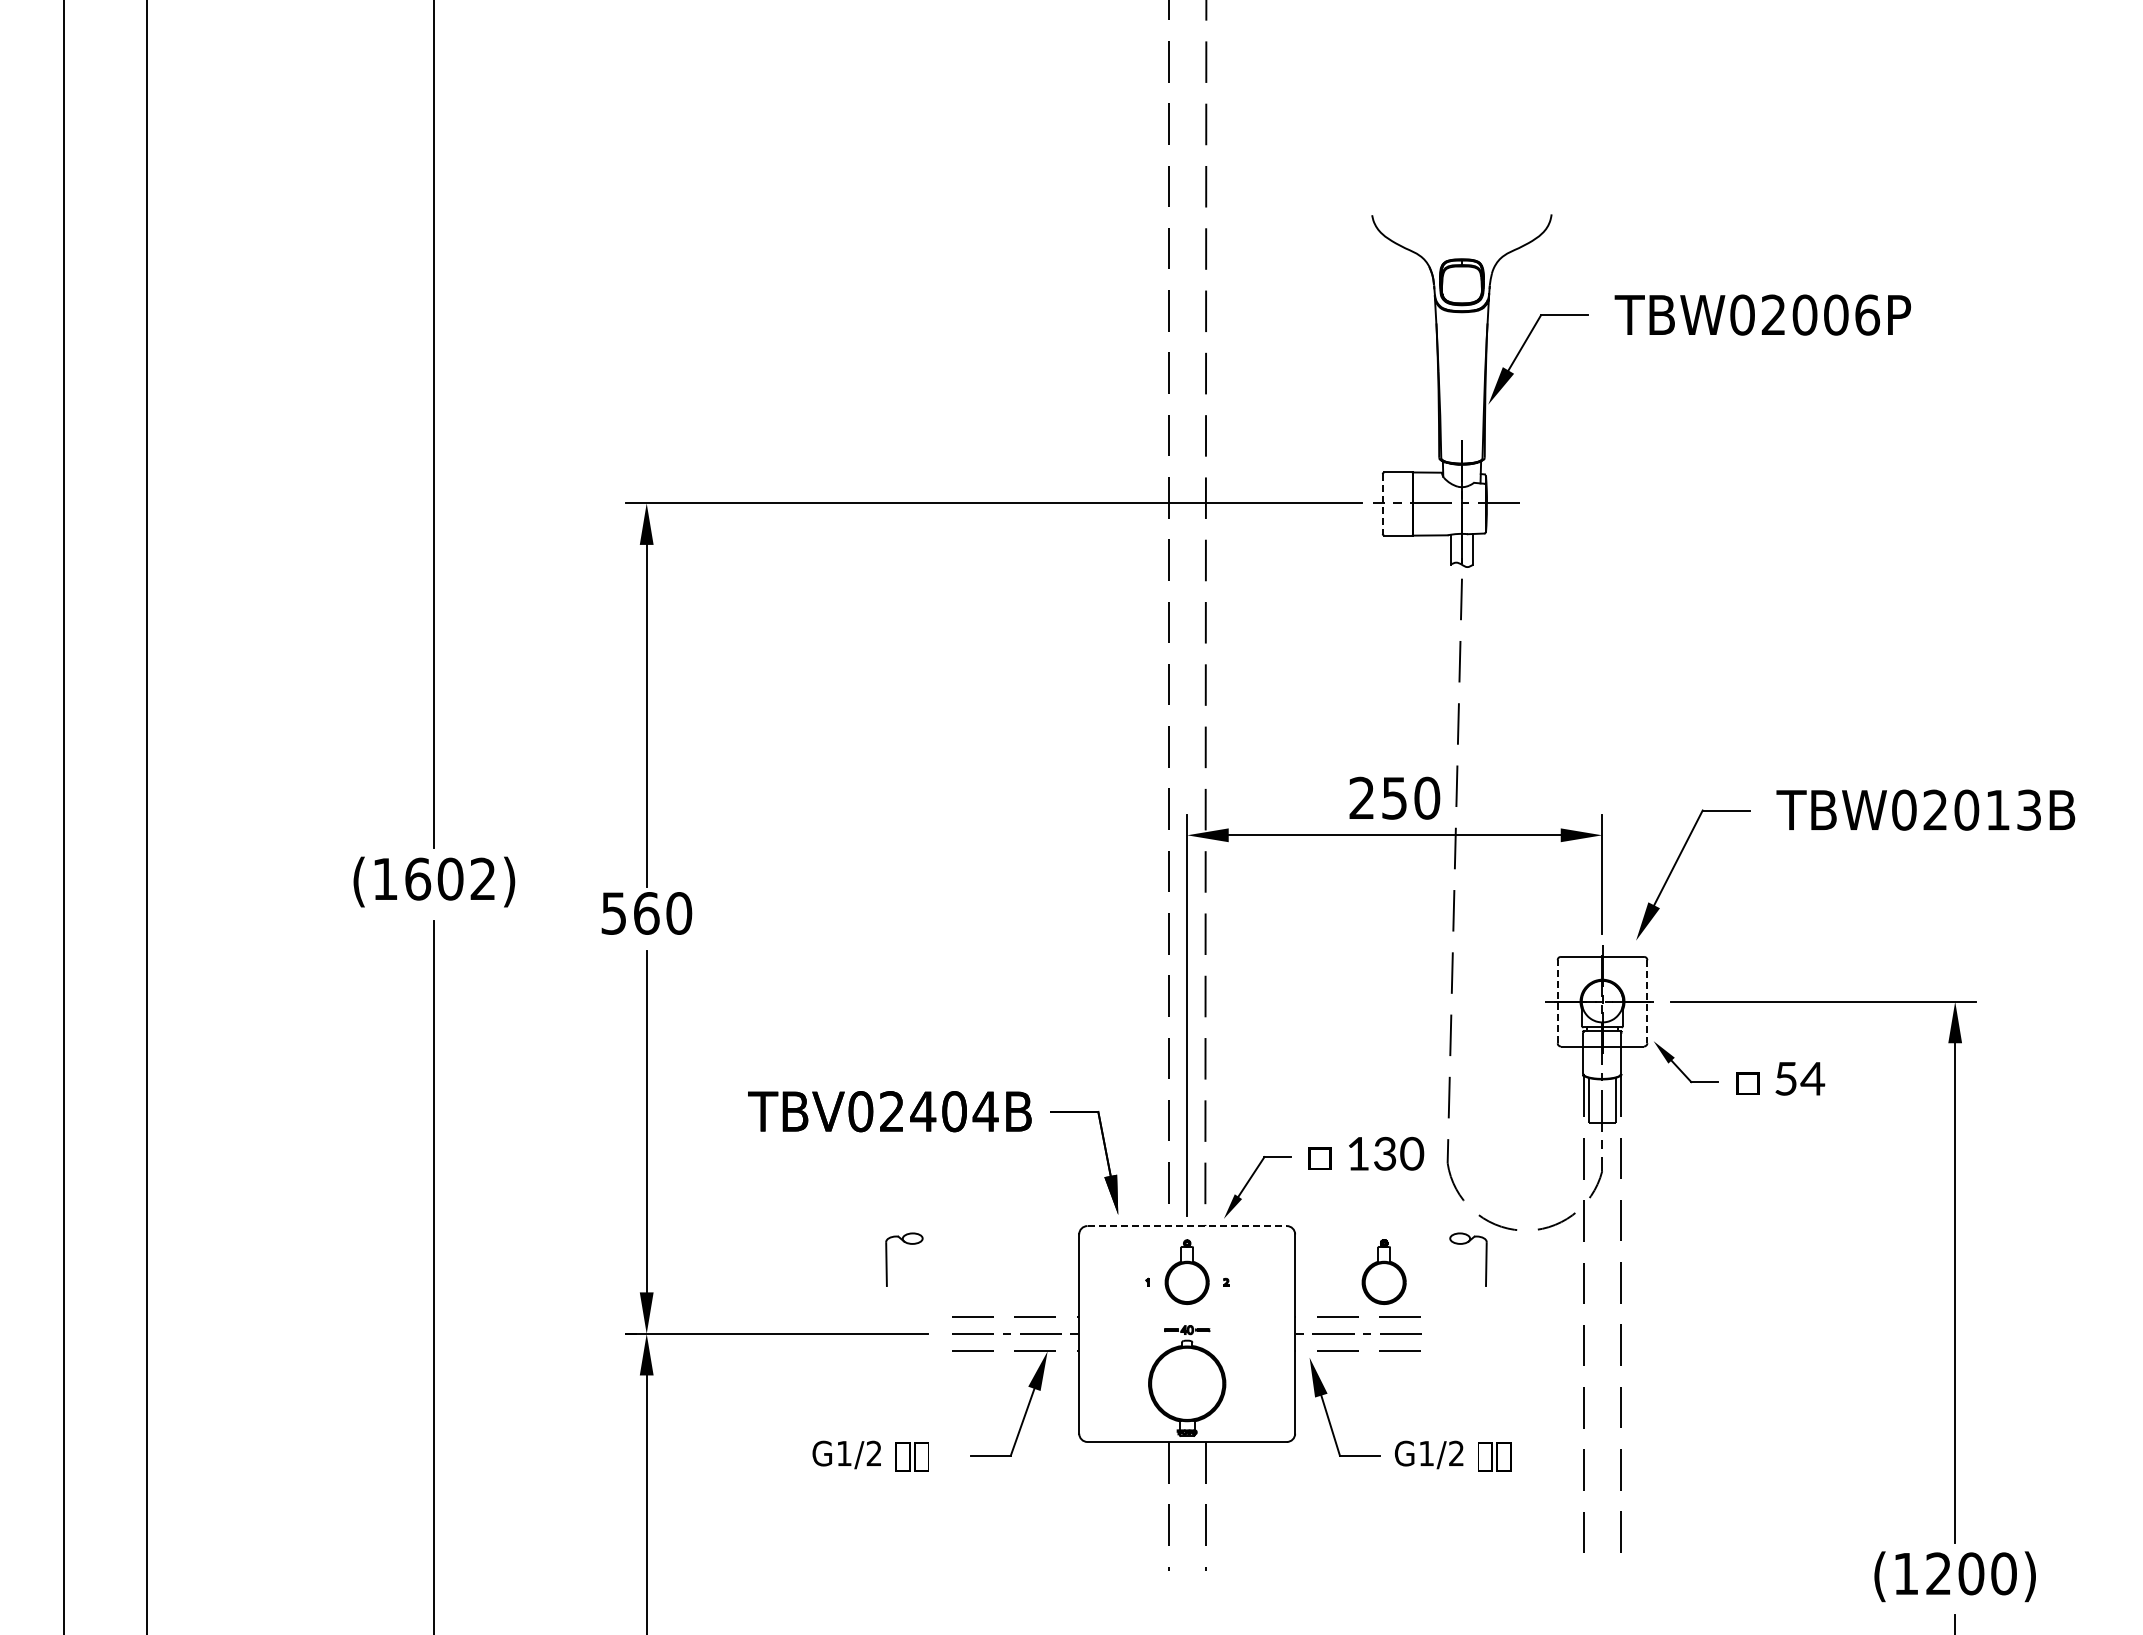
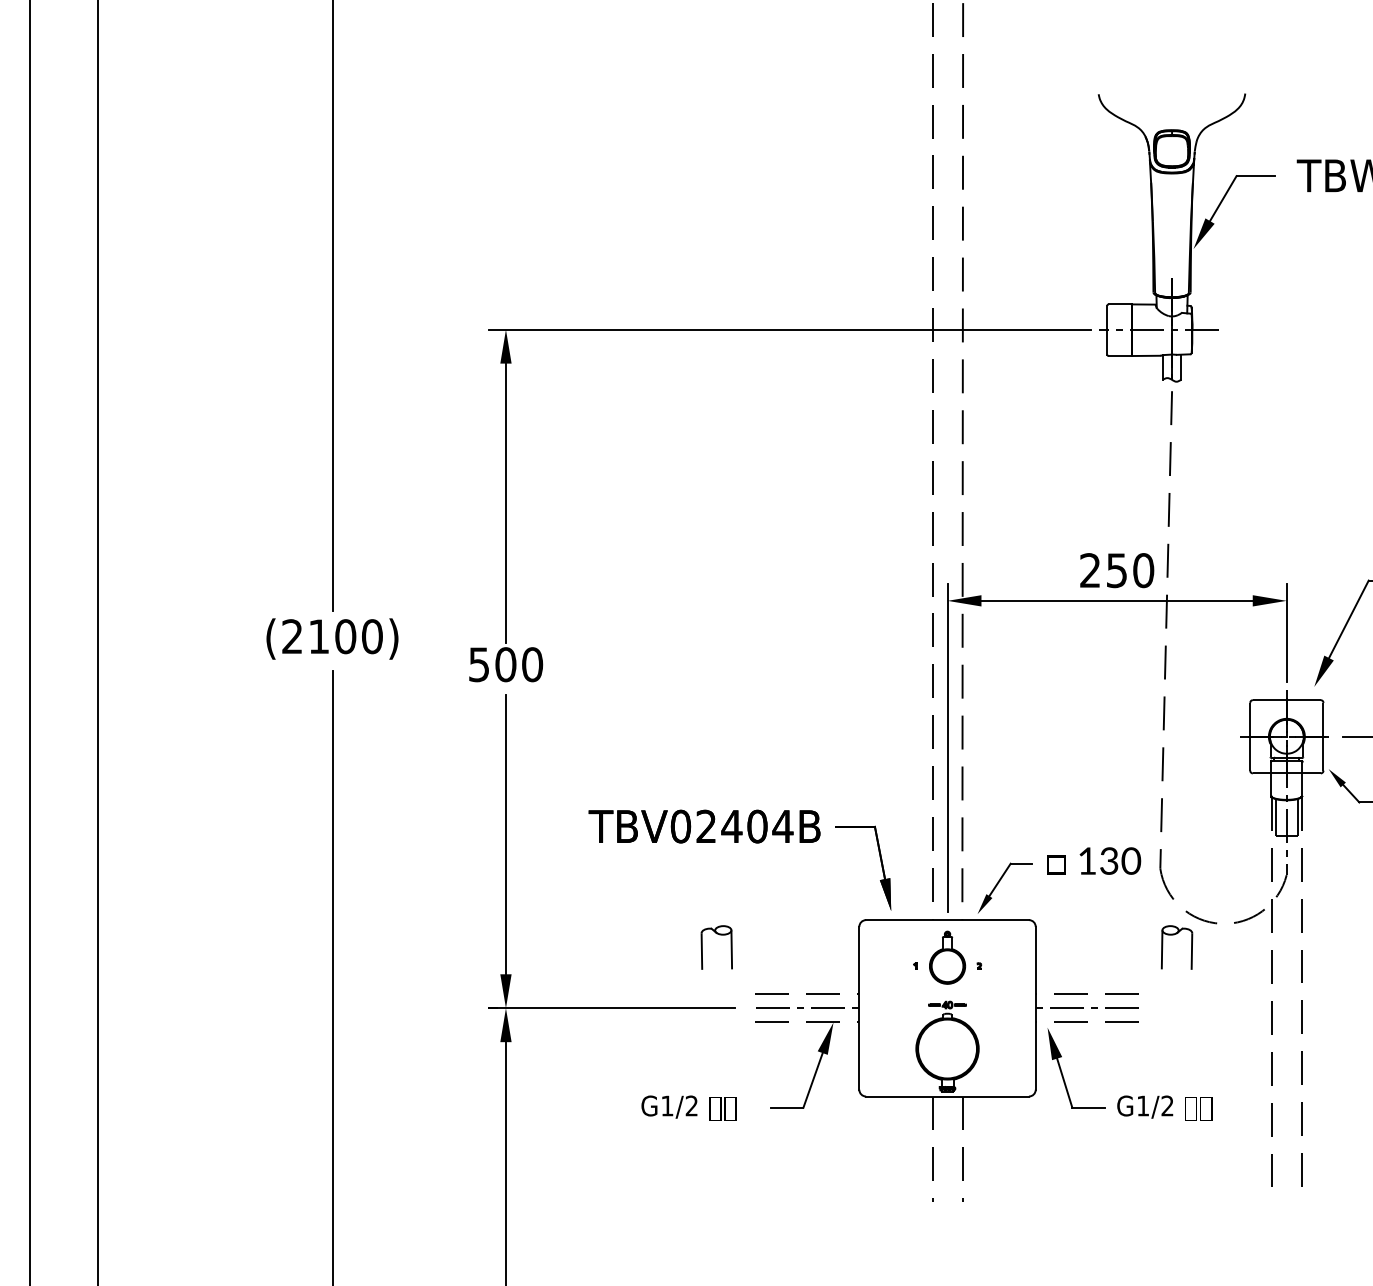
line: (1382, 504) -> (1107, 330), dashed -> solid
text: (434, 878) -> (332, 636), (1602) -> (2100)
text: (646, 913) -> (505, 664), 560 -> 500
line: (1557, 1001) -> (1250, 736), dashed -> solid
line: (1647, 1002) -> (1323, 737), dashed -> solid
line: (1187, 1226) -> (947, 920), dashed -> solid
line: (922, 1262) -> (731, 949), added
line: (1449, 1262) -> (1161, 949), added
part: (1383, 1271) -> (1107, 957), removed

